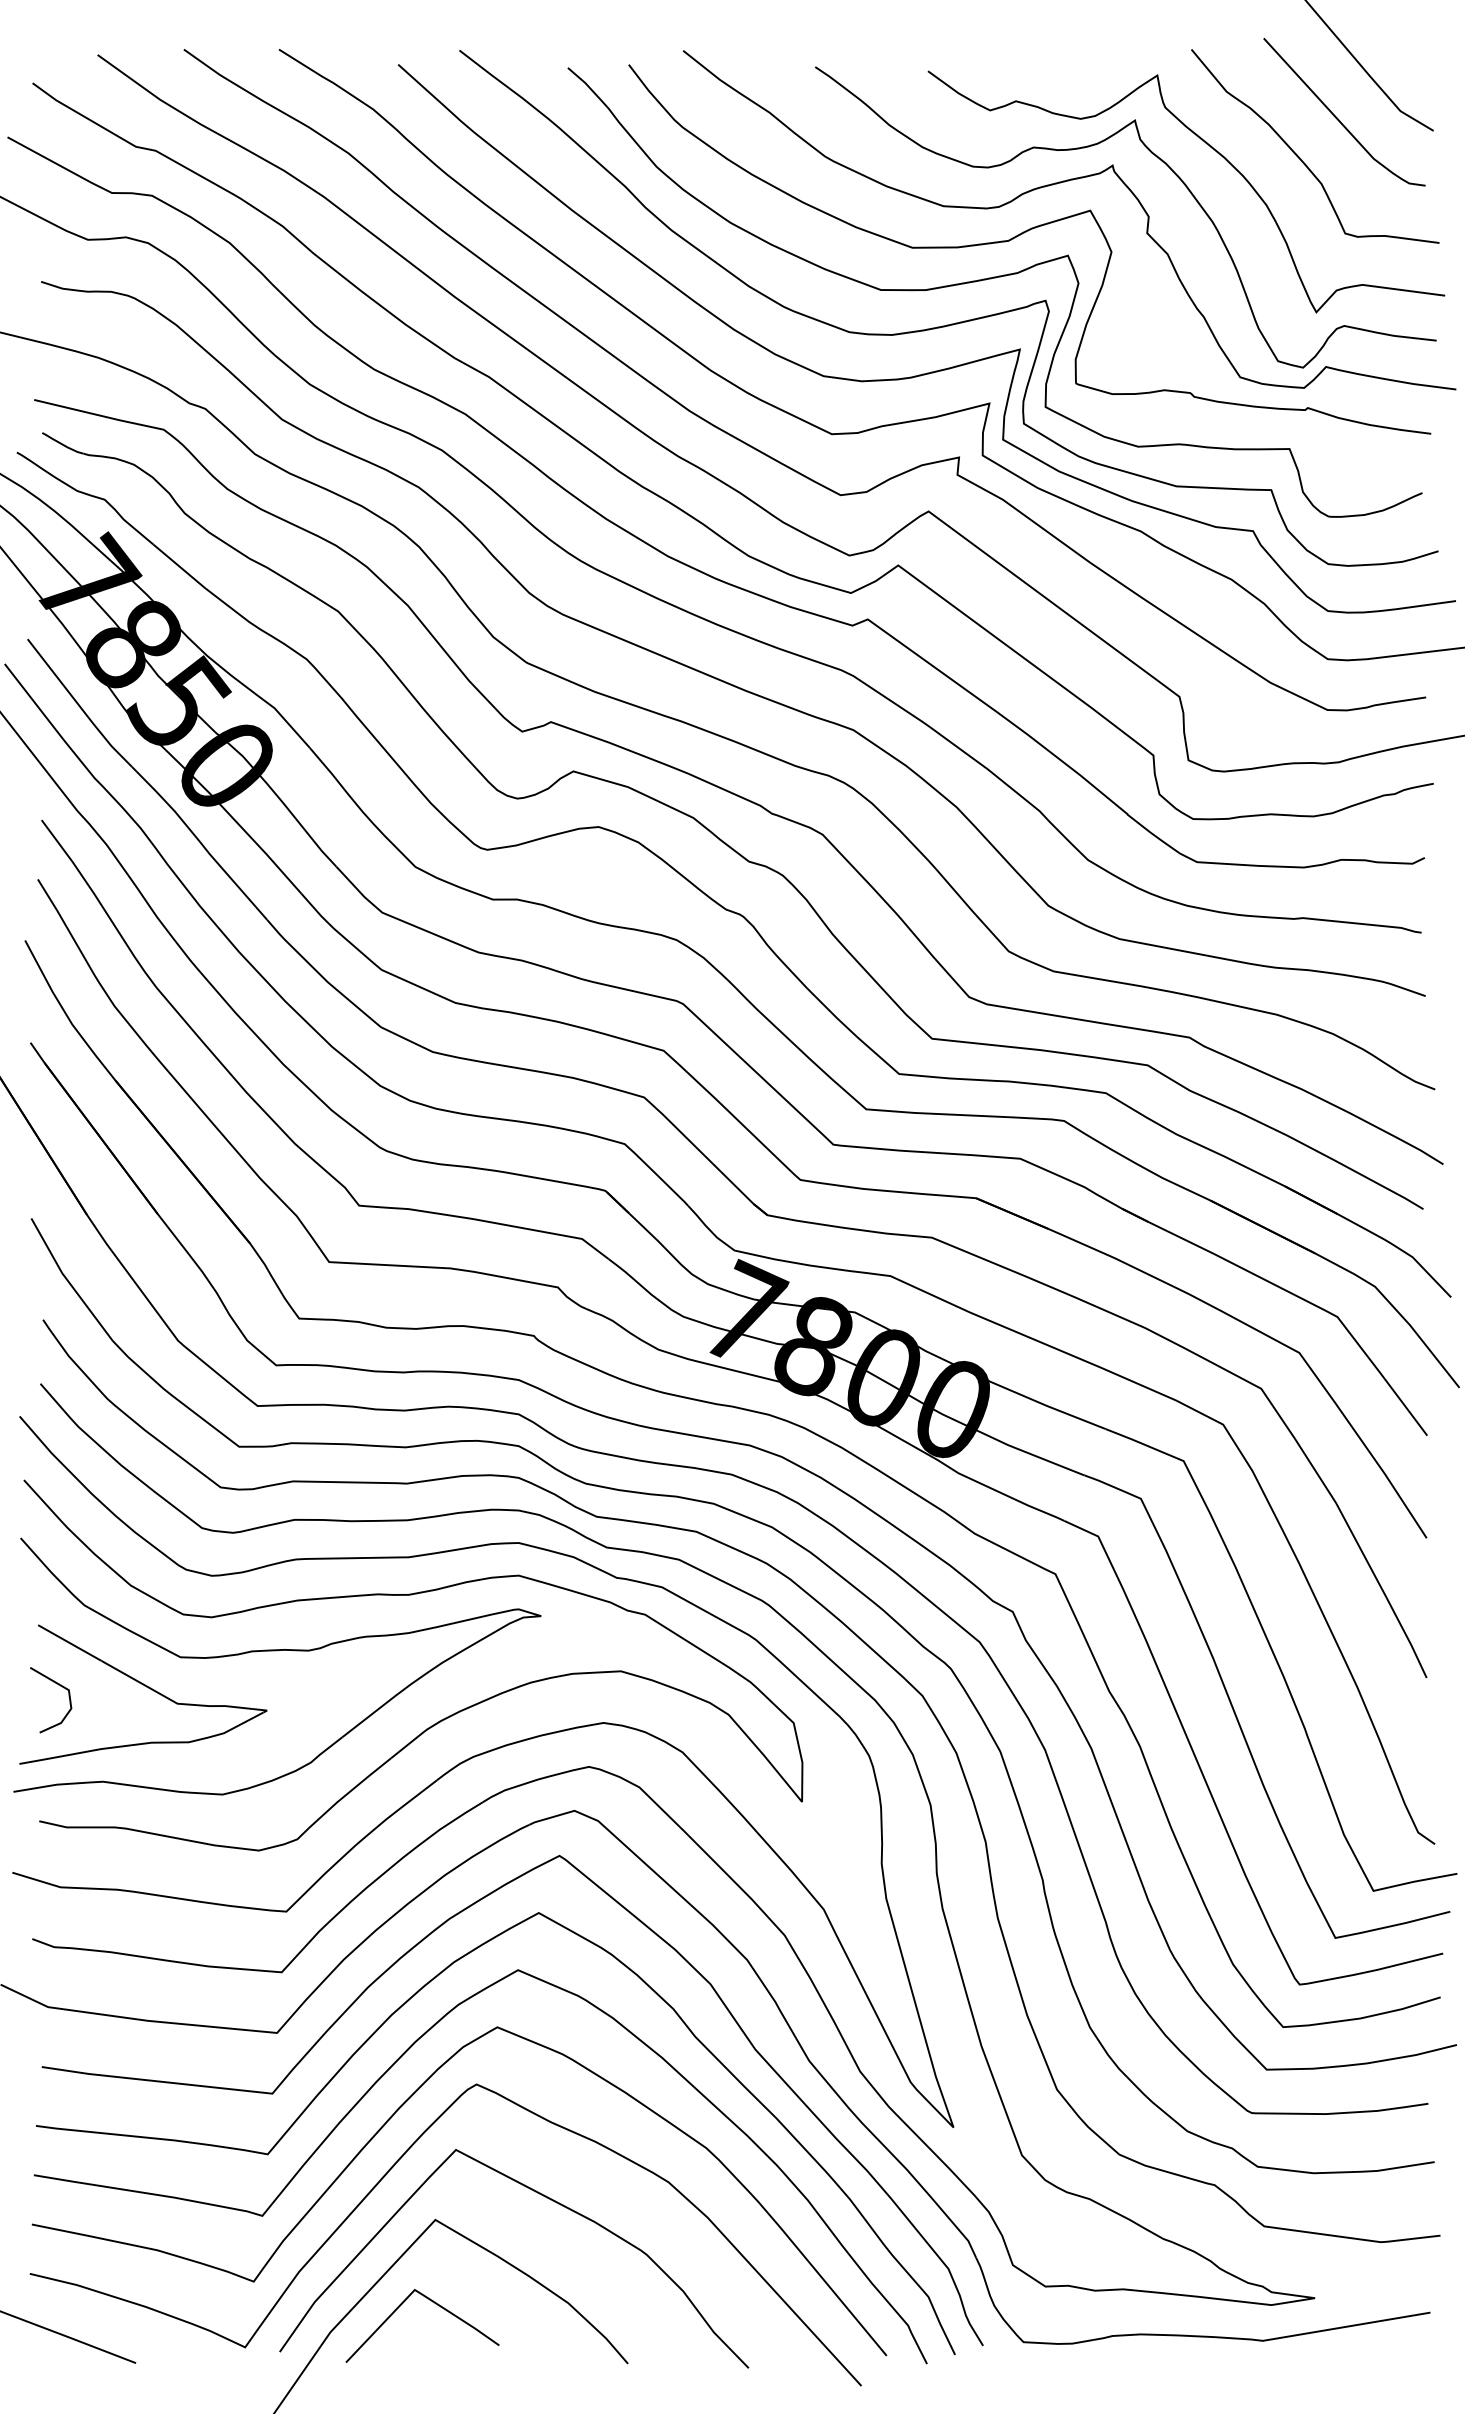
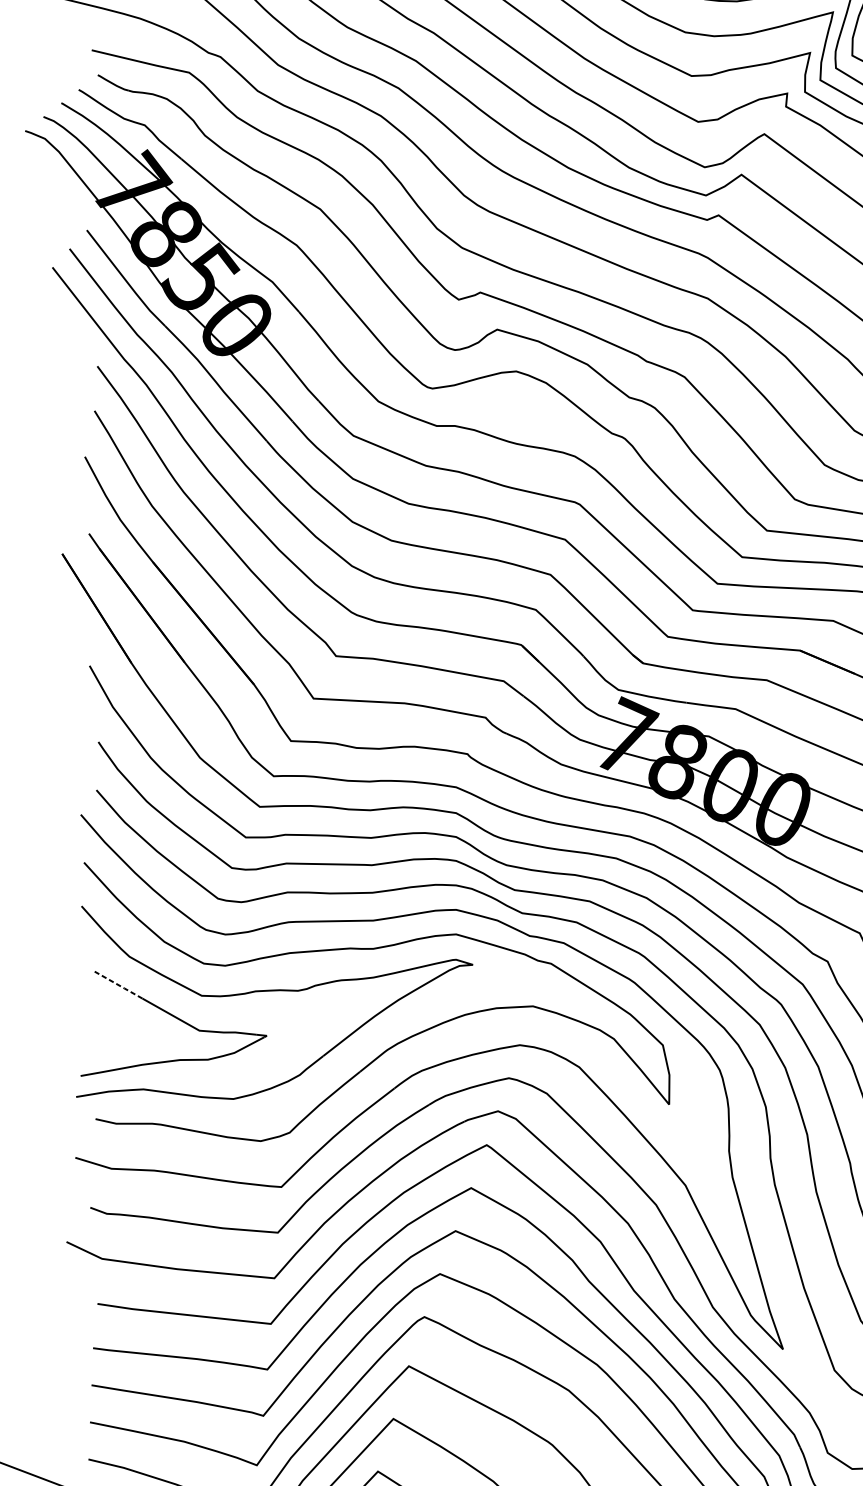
line: (69, 1643) -> (118, 985), solid -> dashed
line: (58, 1685) -> (110, 1017), removed

